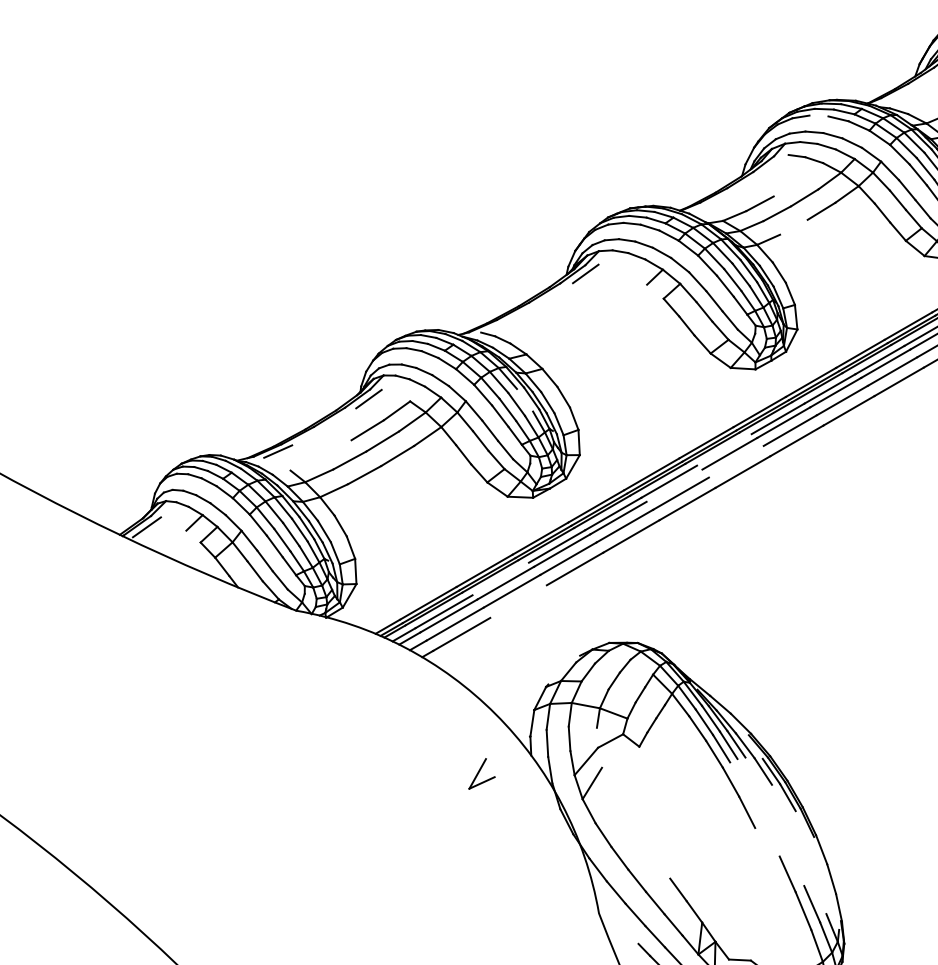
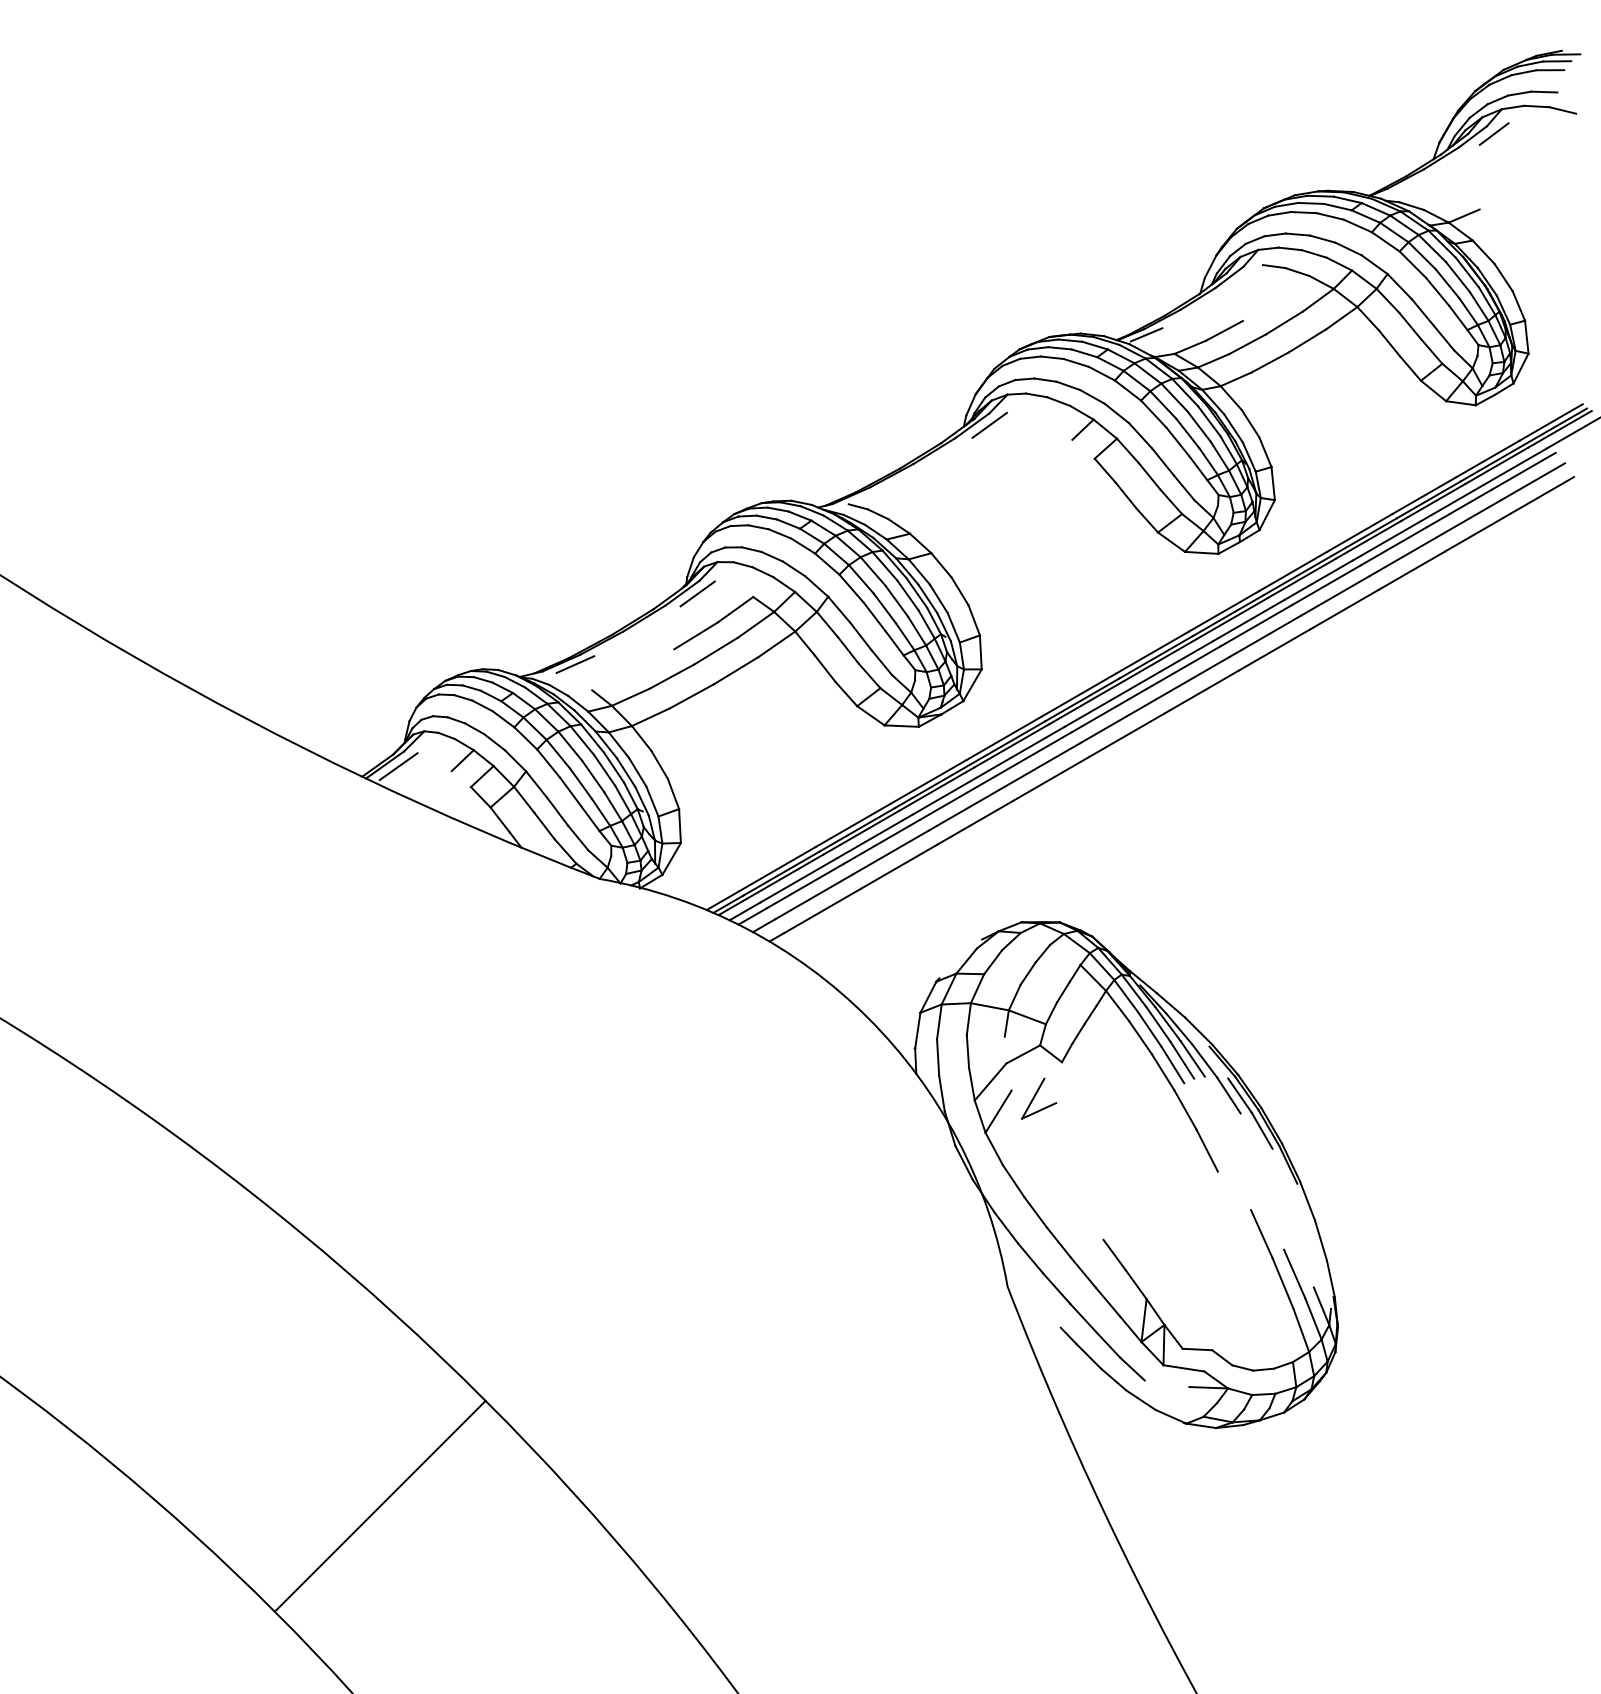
line: (818, 115) -> (1303, 212), added
line: (702, 206) -> (1146, 334), added
line: (793, 227) -> (1269, 362), added
line: (524, 400) -> (907, 595), added
line: (724, 450) -> (1176, 662), added
line: (736, 461) -> (1192, 678), added
line: (673, 485) -> (1108, 710), added
line: (500, 579) -> (875, 836), added
line: (518, 601) -> (899, 866), added
part: (482, 773) -> (1039, 1098), moved

